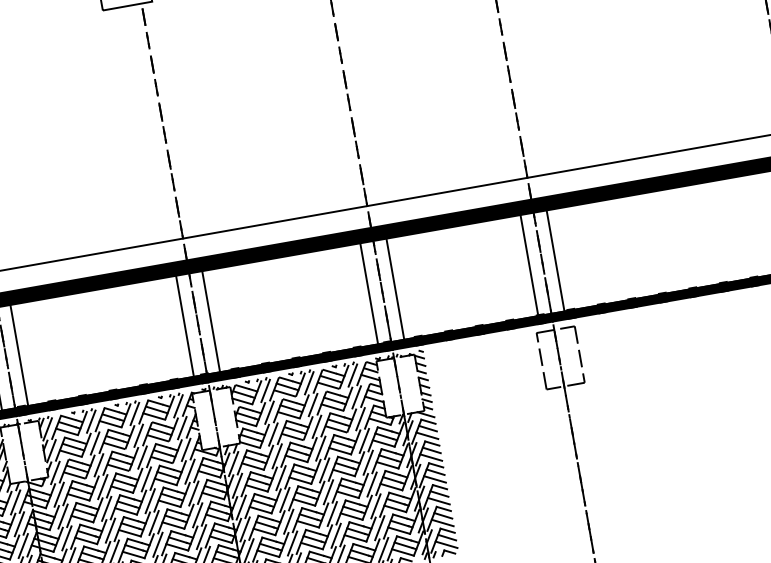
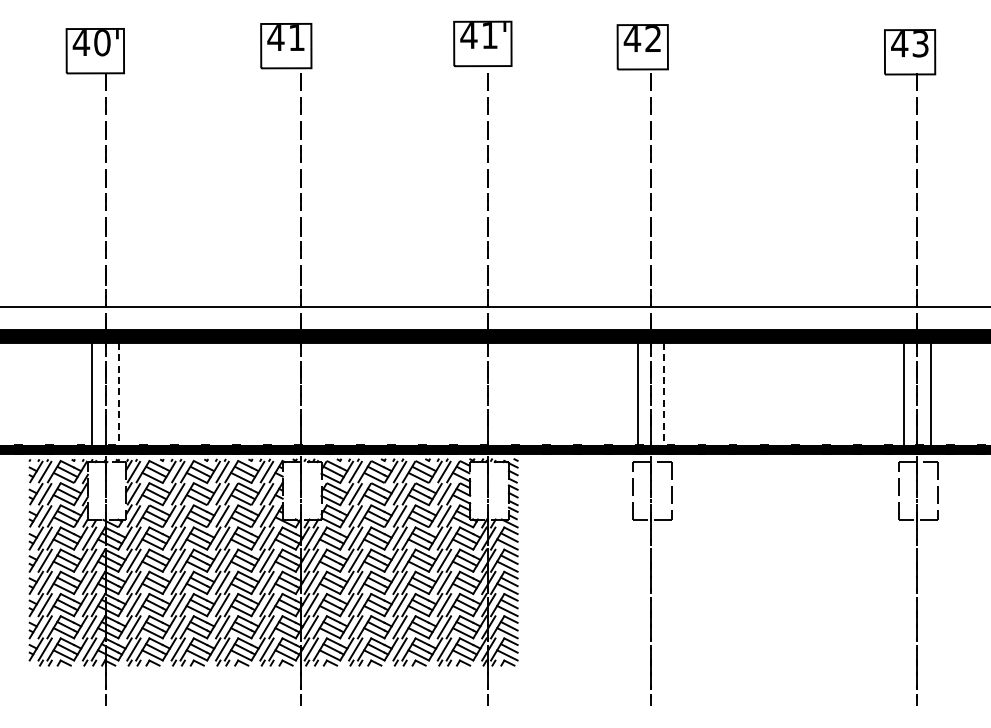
line: (555, 261) -> (664, 394), solid -> dashed
line: (395, 288) -> (501, 393), removed
line: (368, 293) -> (474, 393), removed
line: (210, 321) -> (313, 393), removed
line: (185, 325) -> (287, 393), removed
line: (19, 355) -> (118, 394), solid -> dashed

